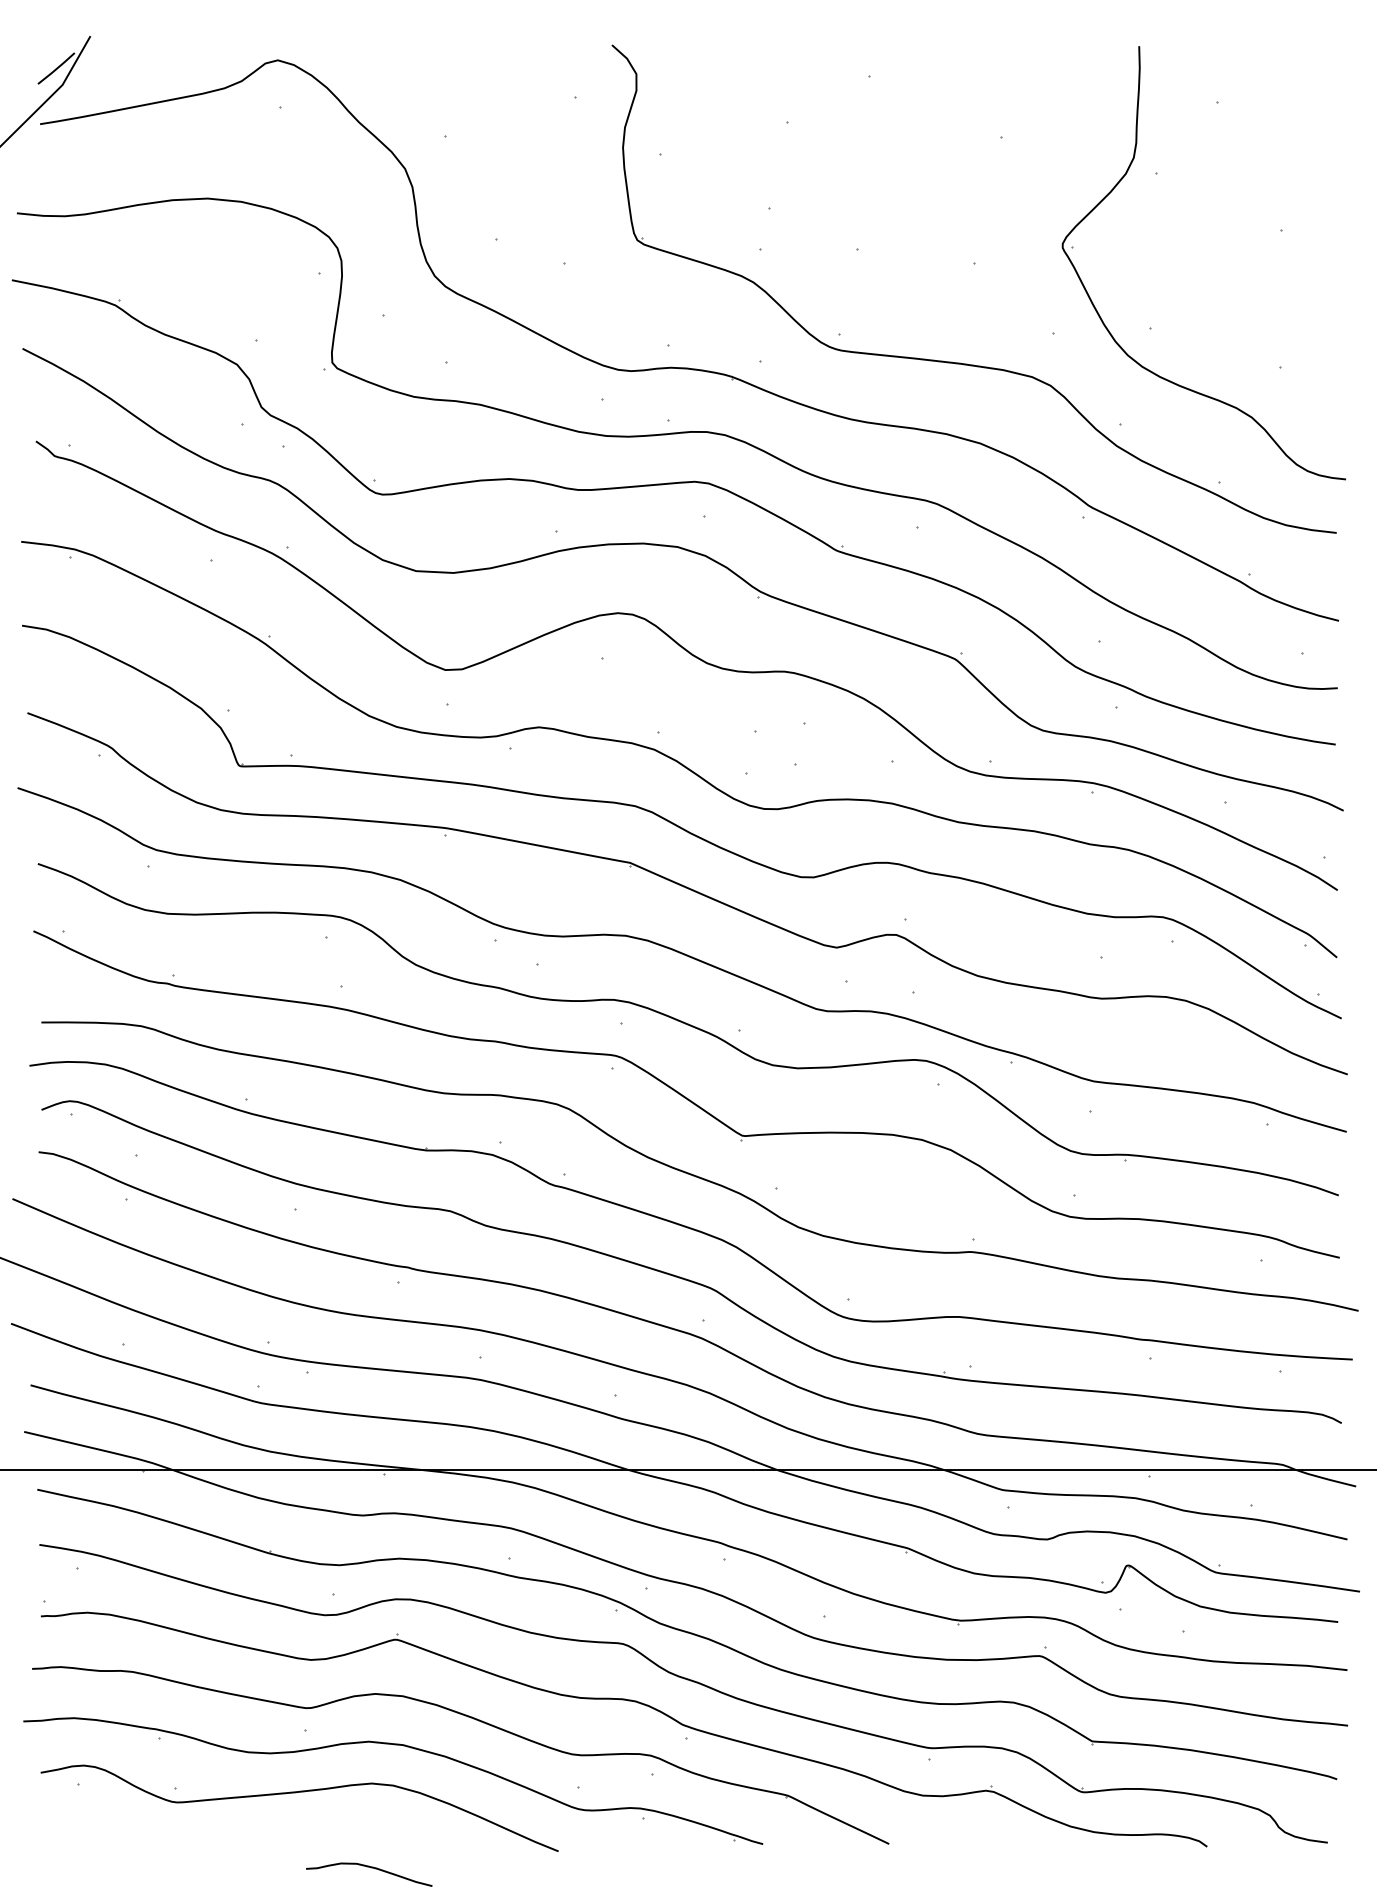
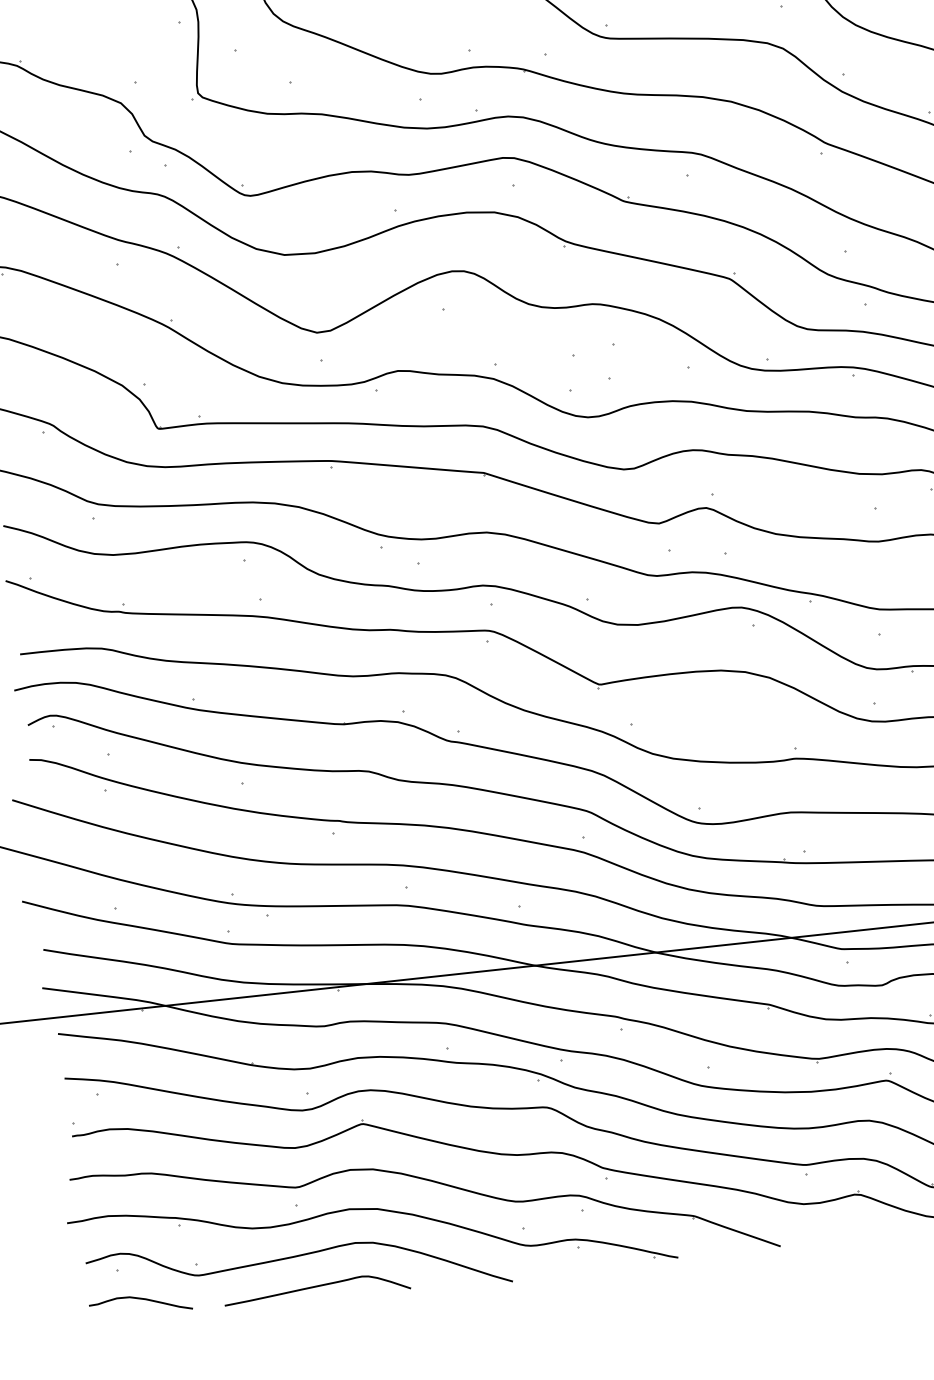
curve: (318, 1832) -> (316, 1287), added
curve: (371, 1868) -> (142, 1299), moved

